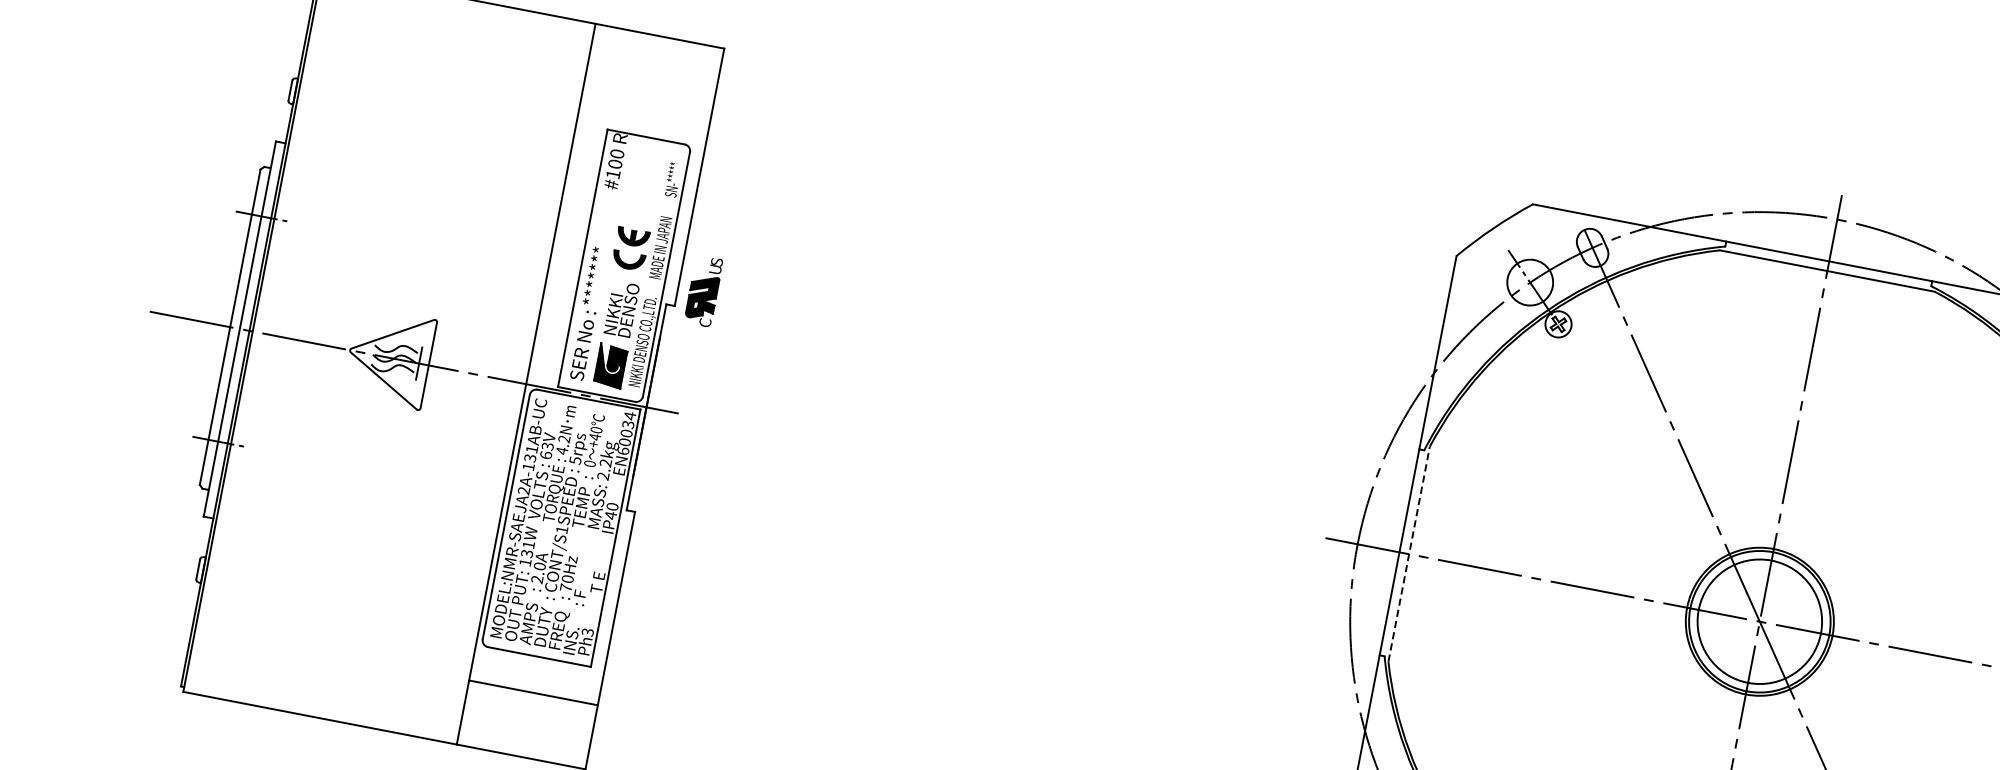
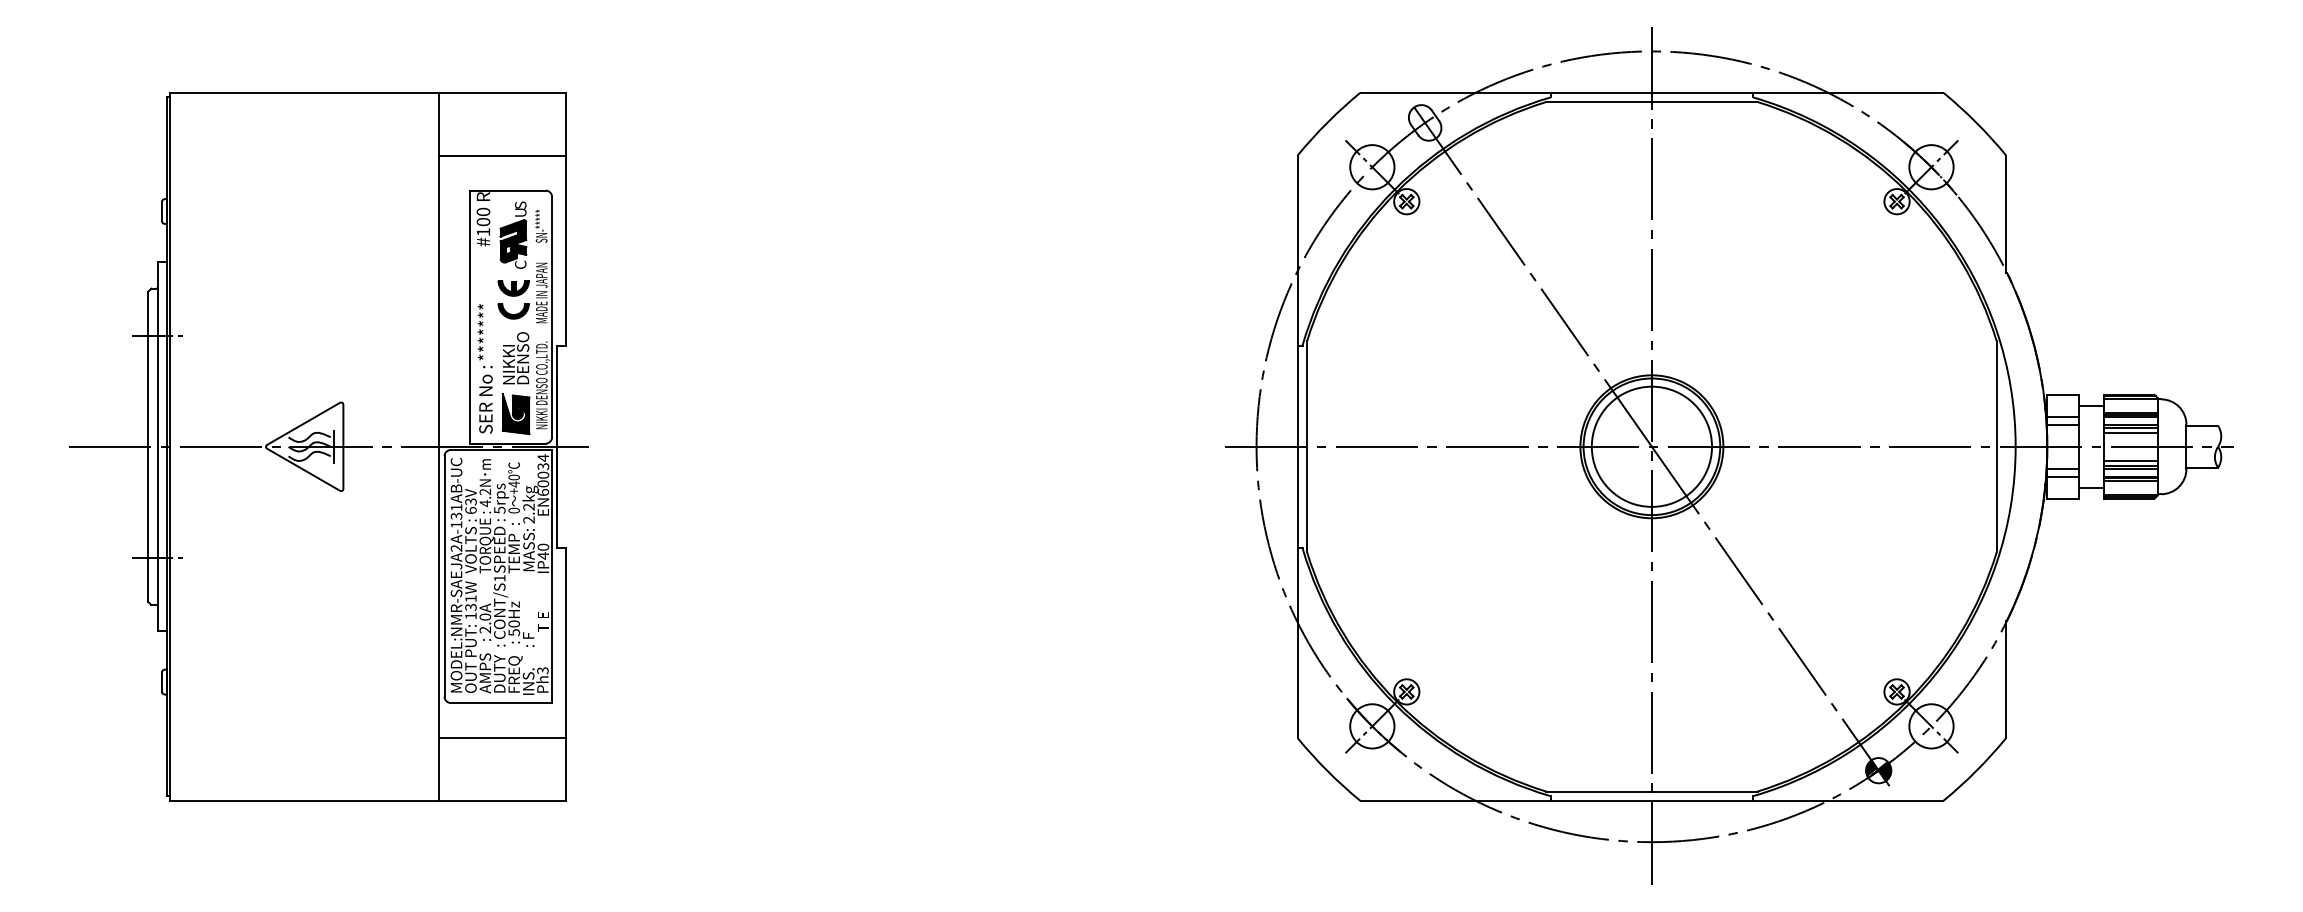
line: (647, 100) -> (502, 155), added
part: (703, 290) -> (513, 234), moved
line: (1409, 553) -> (1307, 446), dashed -> solid
text: (566, 587) -> (514, 632), 70Hz -> 50Hz

